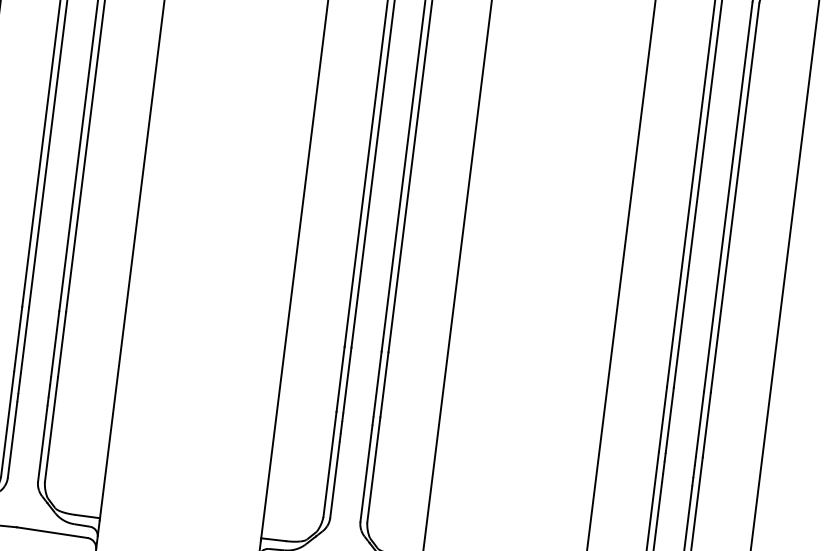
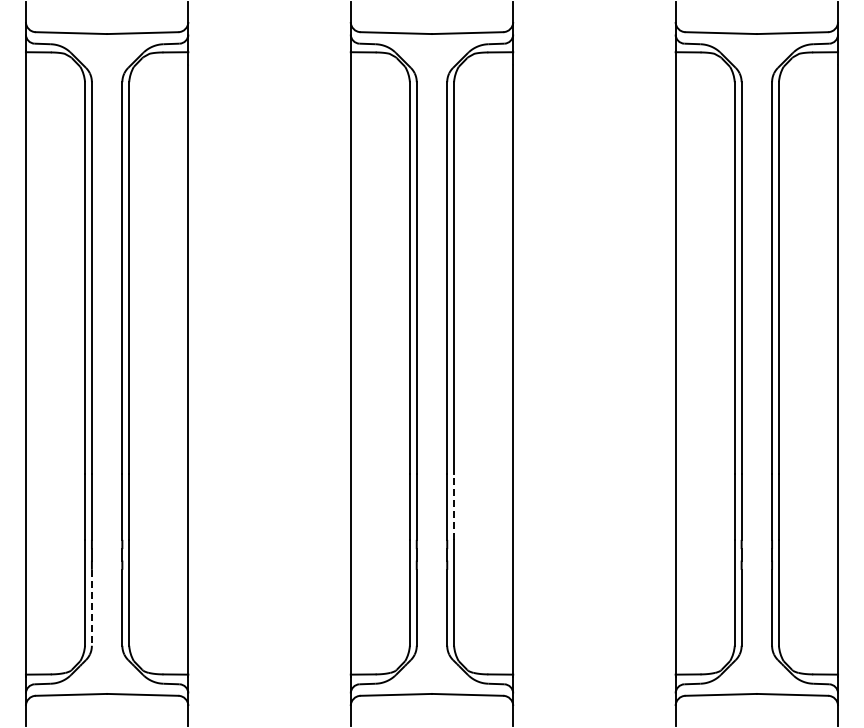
line: (384, 385) -> (454, 507), solid -> dashed
line: (12, 439) -> (91, 607), solid -> dashed

